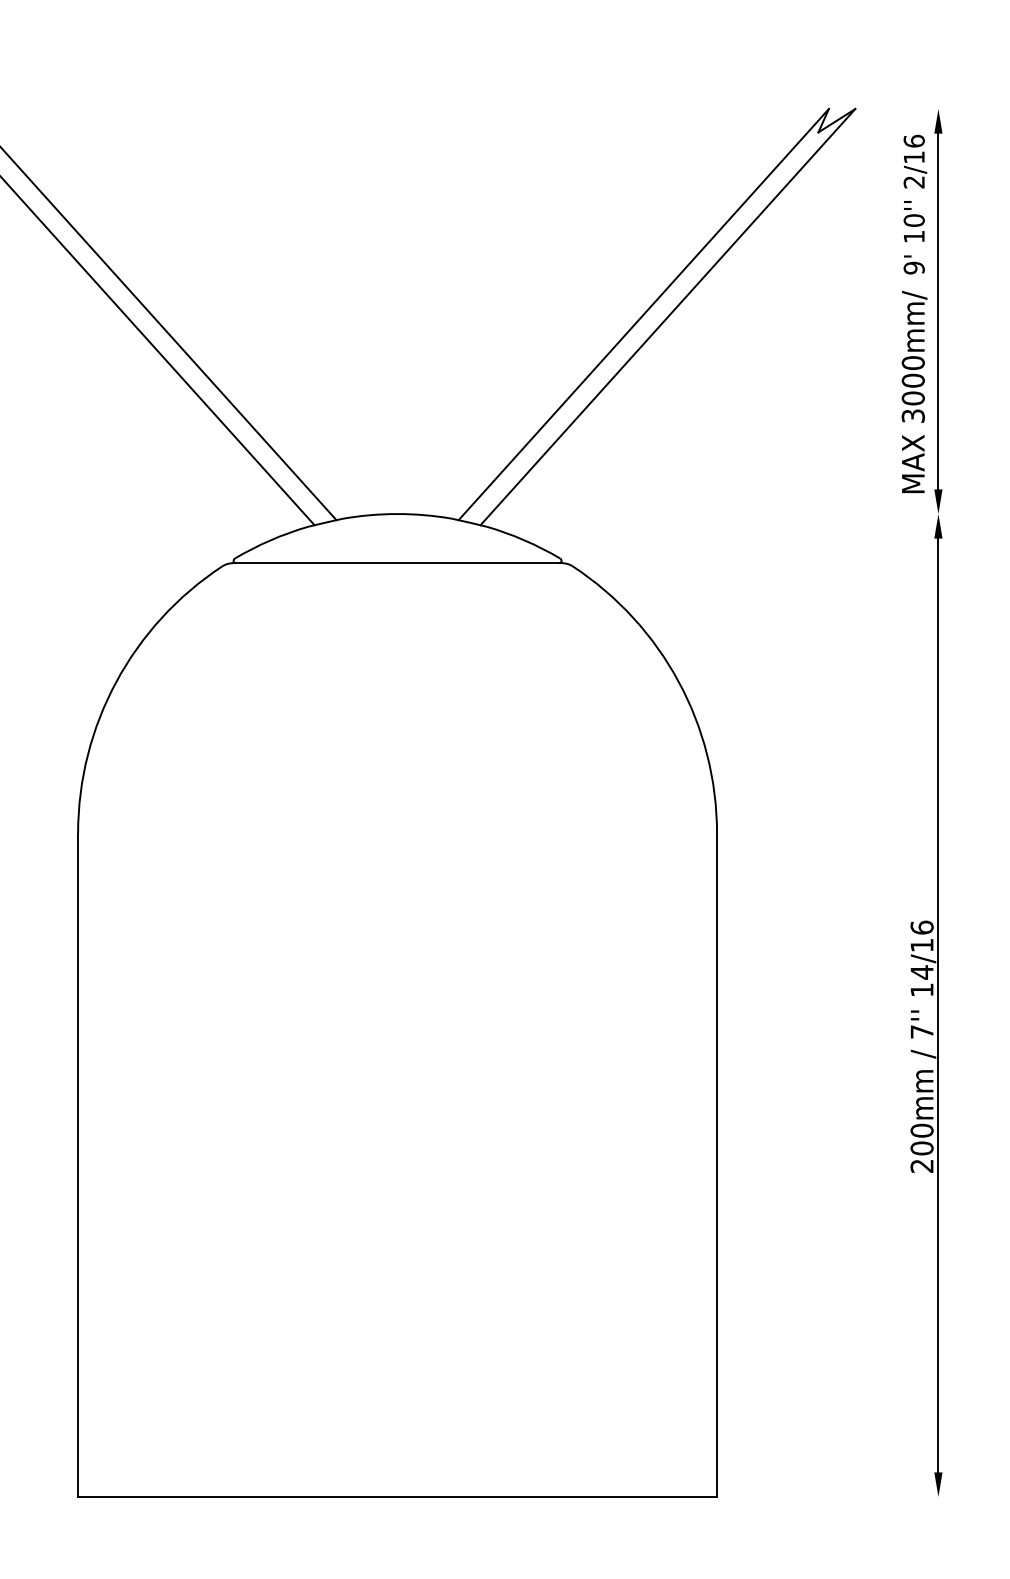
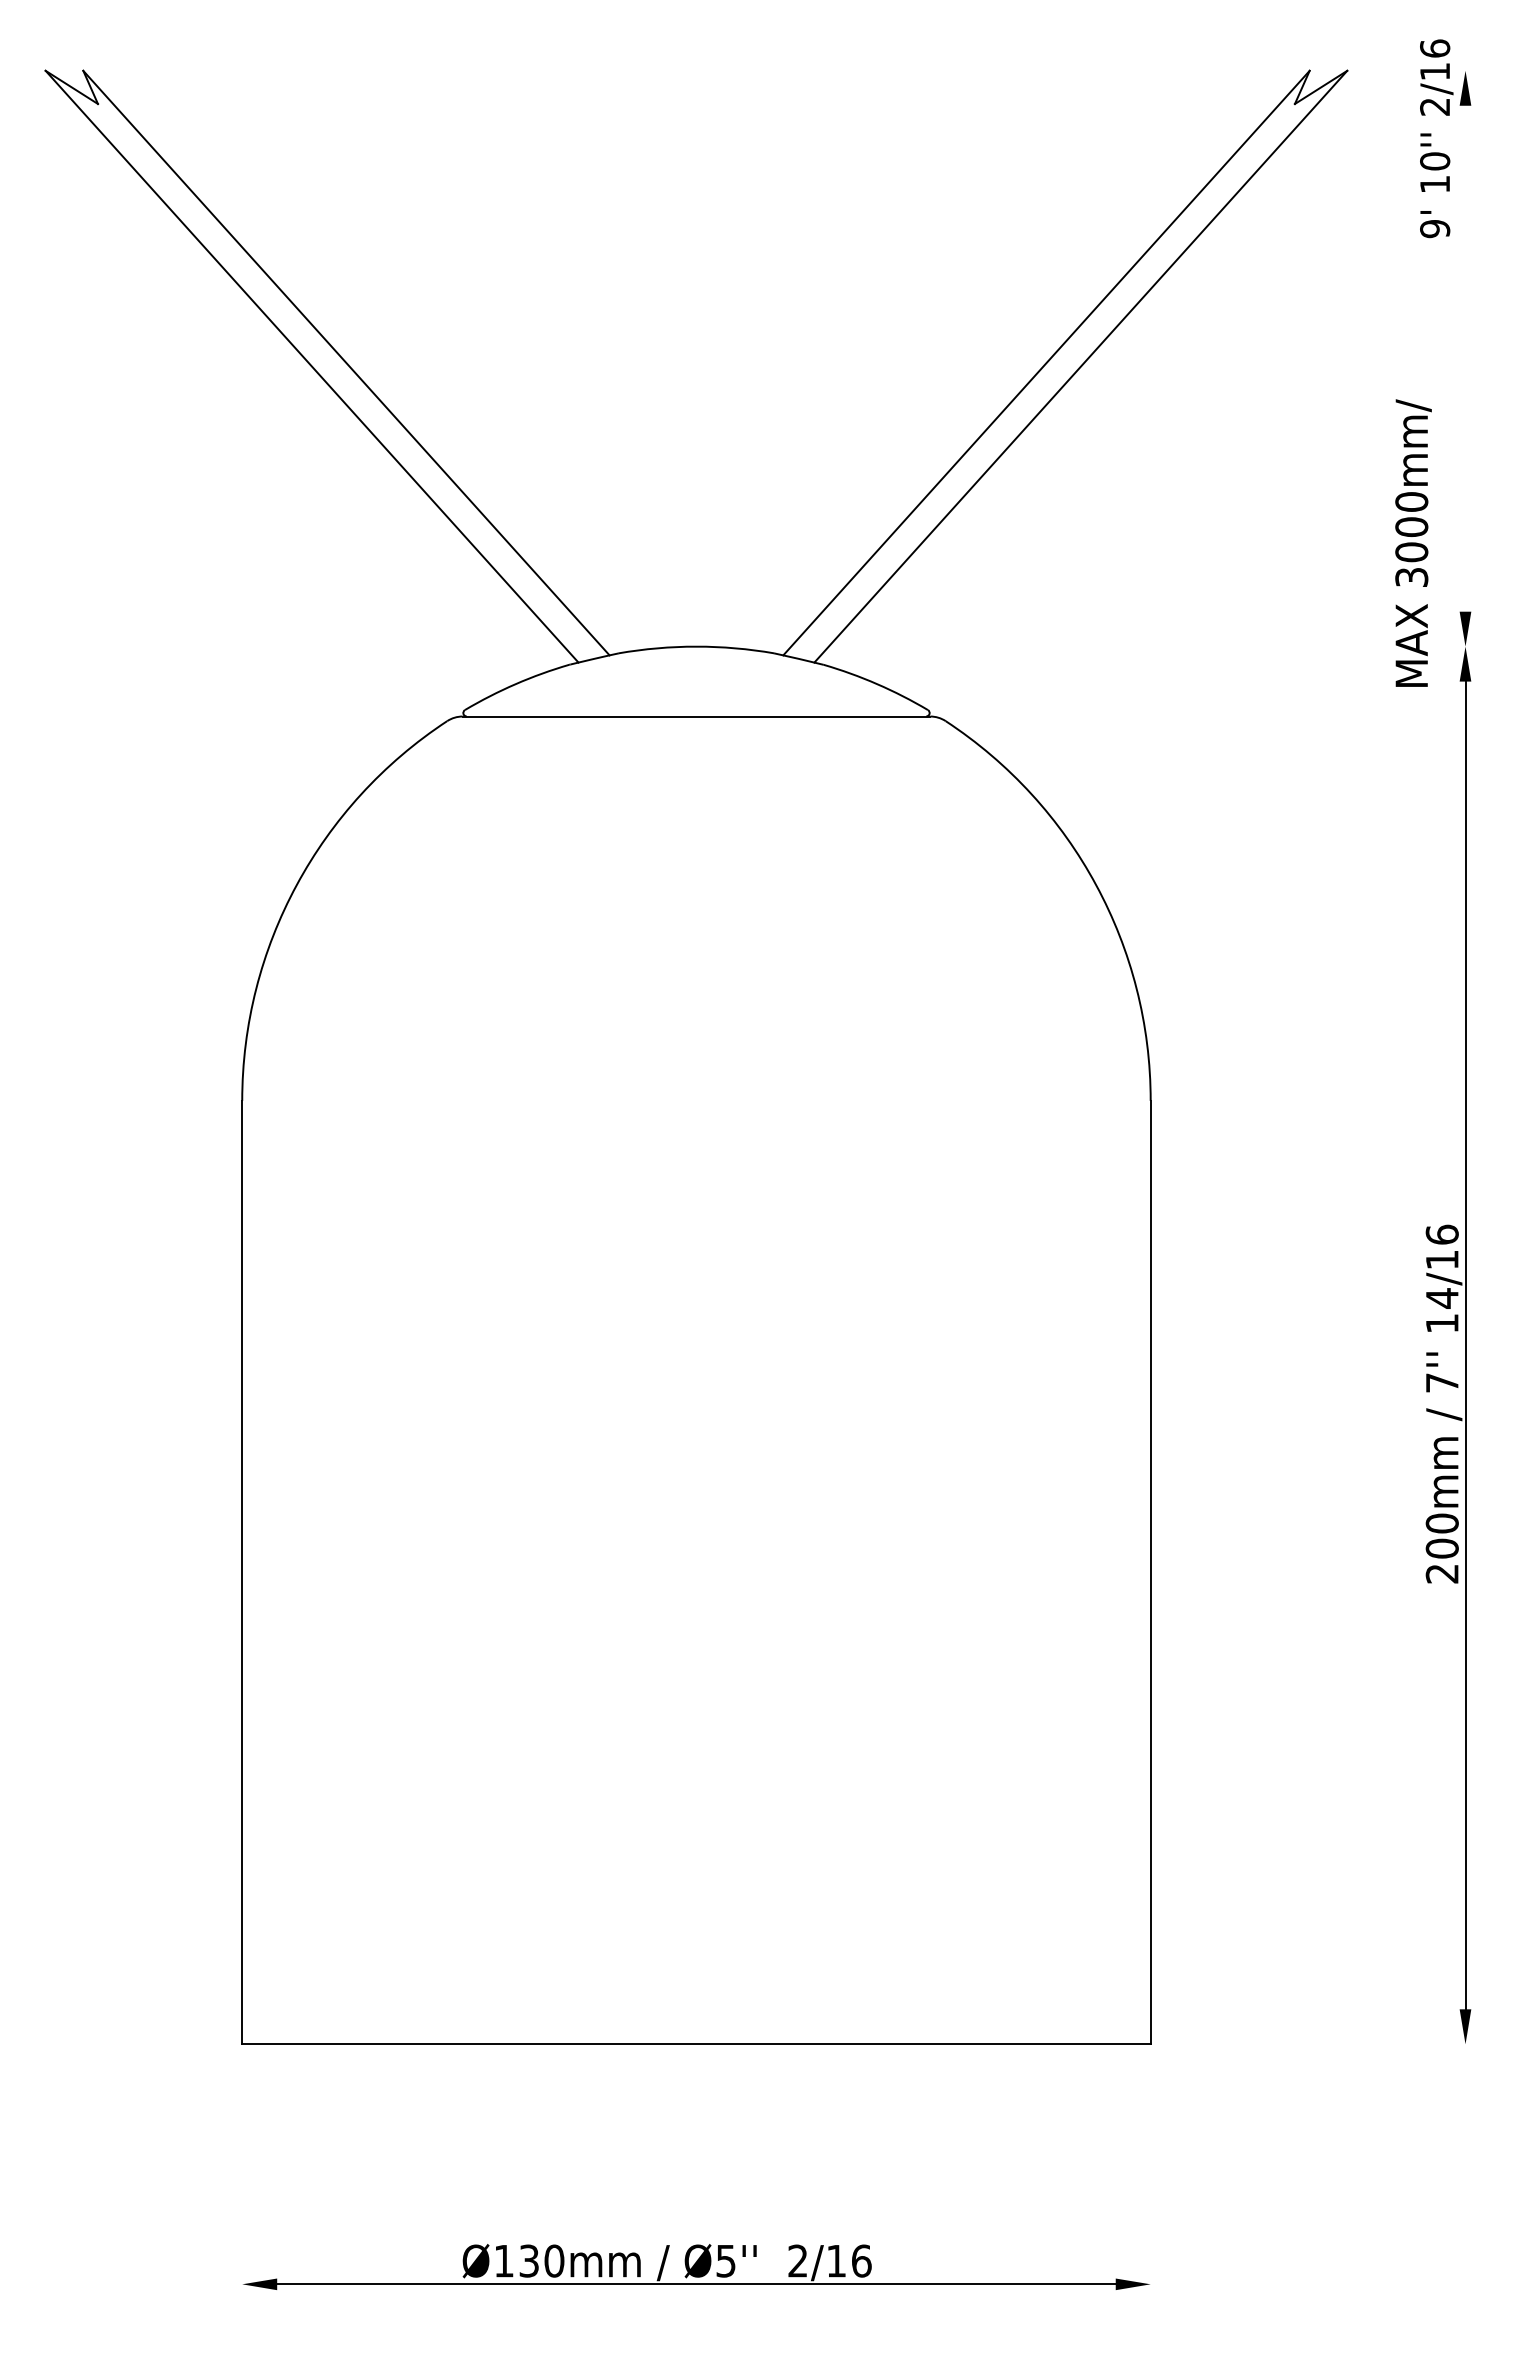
text: (915, 204) -> (1436, 138), moved
line: (938, 311) -> (1465, 358), removed
text: (914, 391) -> (1413, 542), moved

